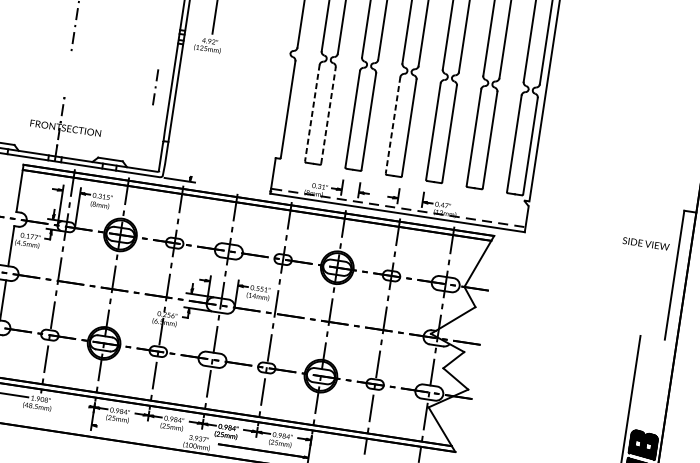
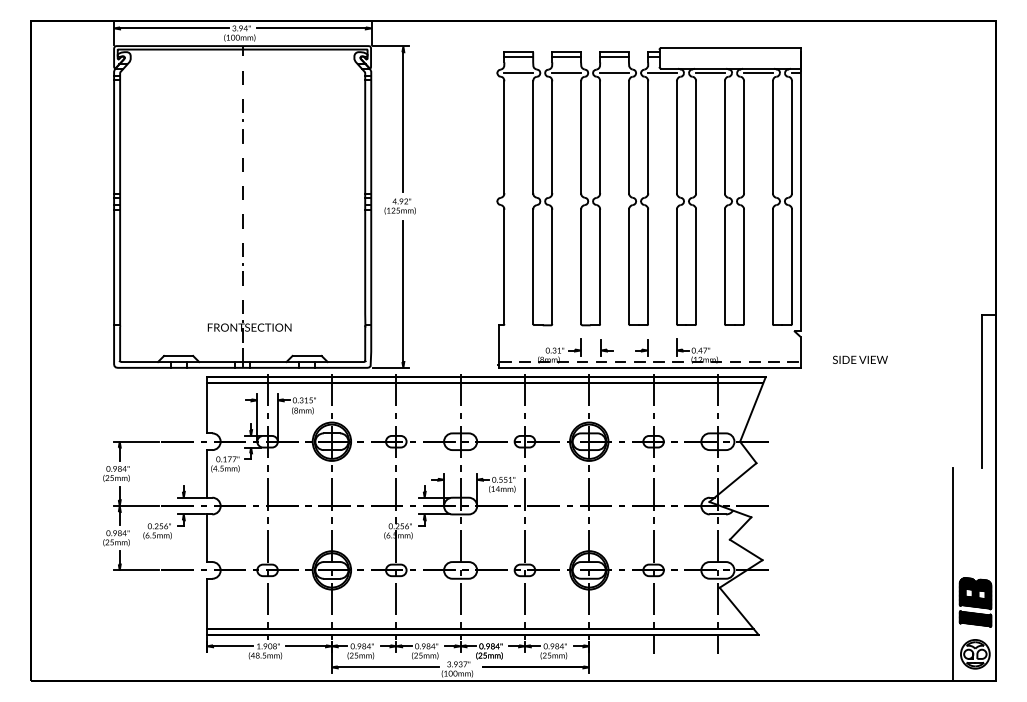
line: (155, 87) -> (242, 264), moved
line: (312, 113) -> (533, 267), dashed -> solid
line: (328, 115) -> (552, 266), dashed -> solid
line: (200, 116) -> (403, 290), added
line: (392, 125) -> (628, 267), dashed -> solid
text: (646, 243) -> (860, 359), moved
line: (72, 404) -> (305, 646), added
line: (138, 432) -> (387, 667), added

